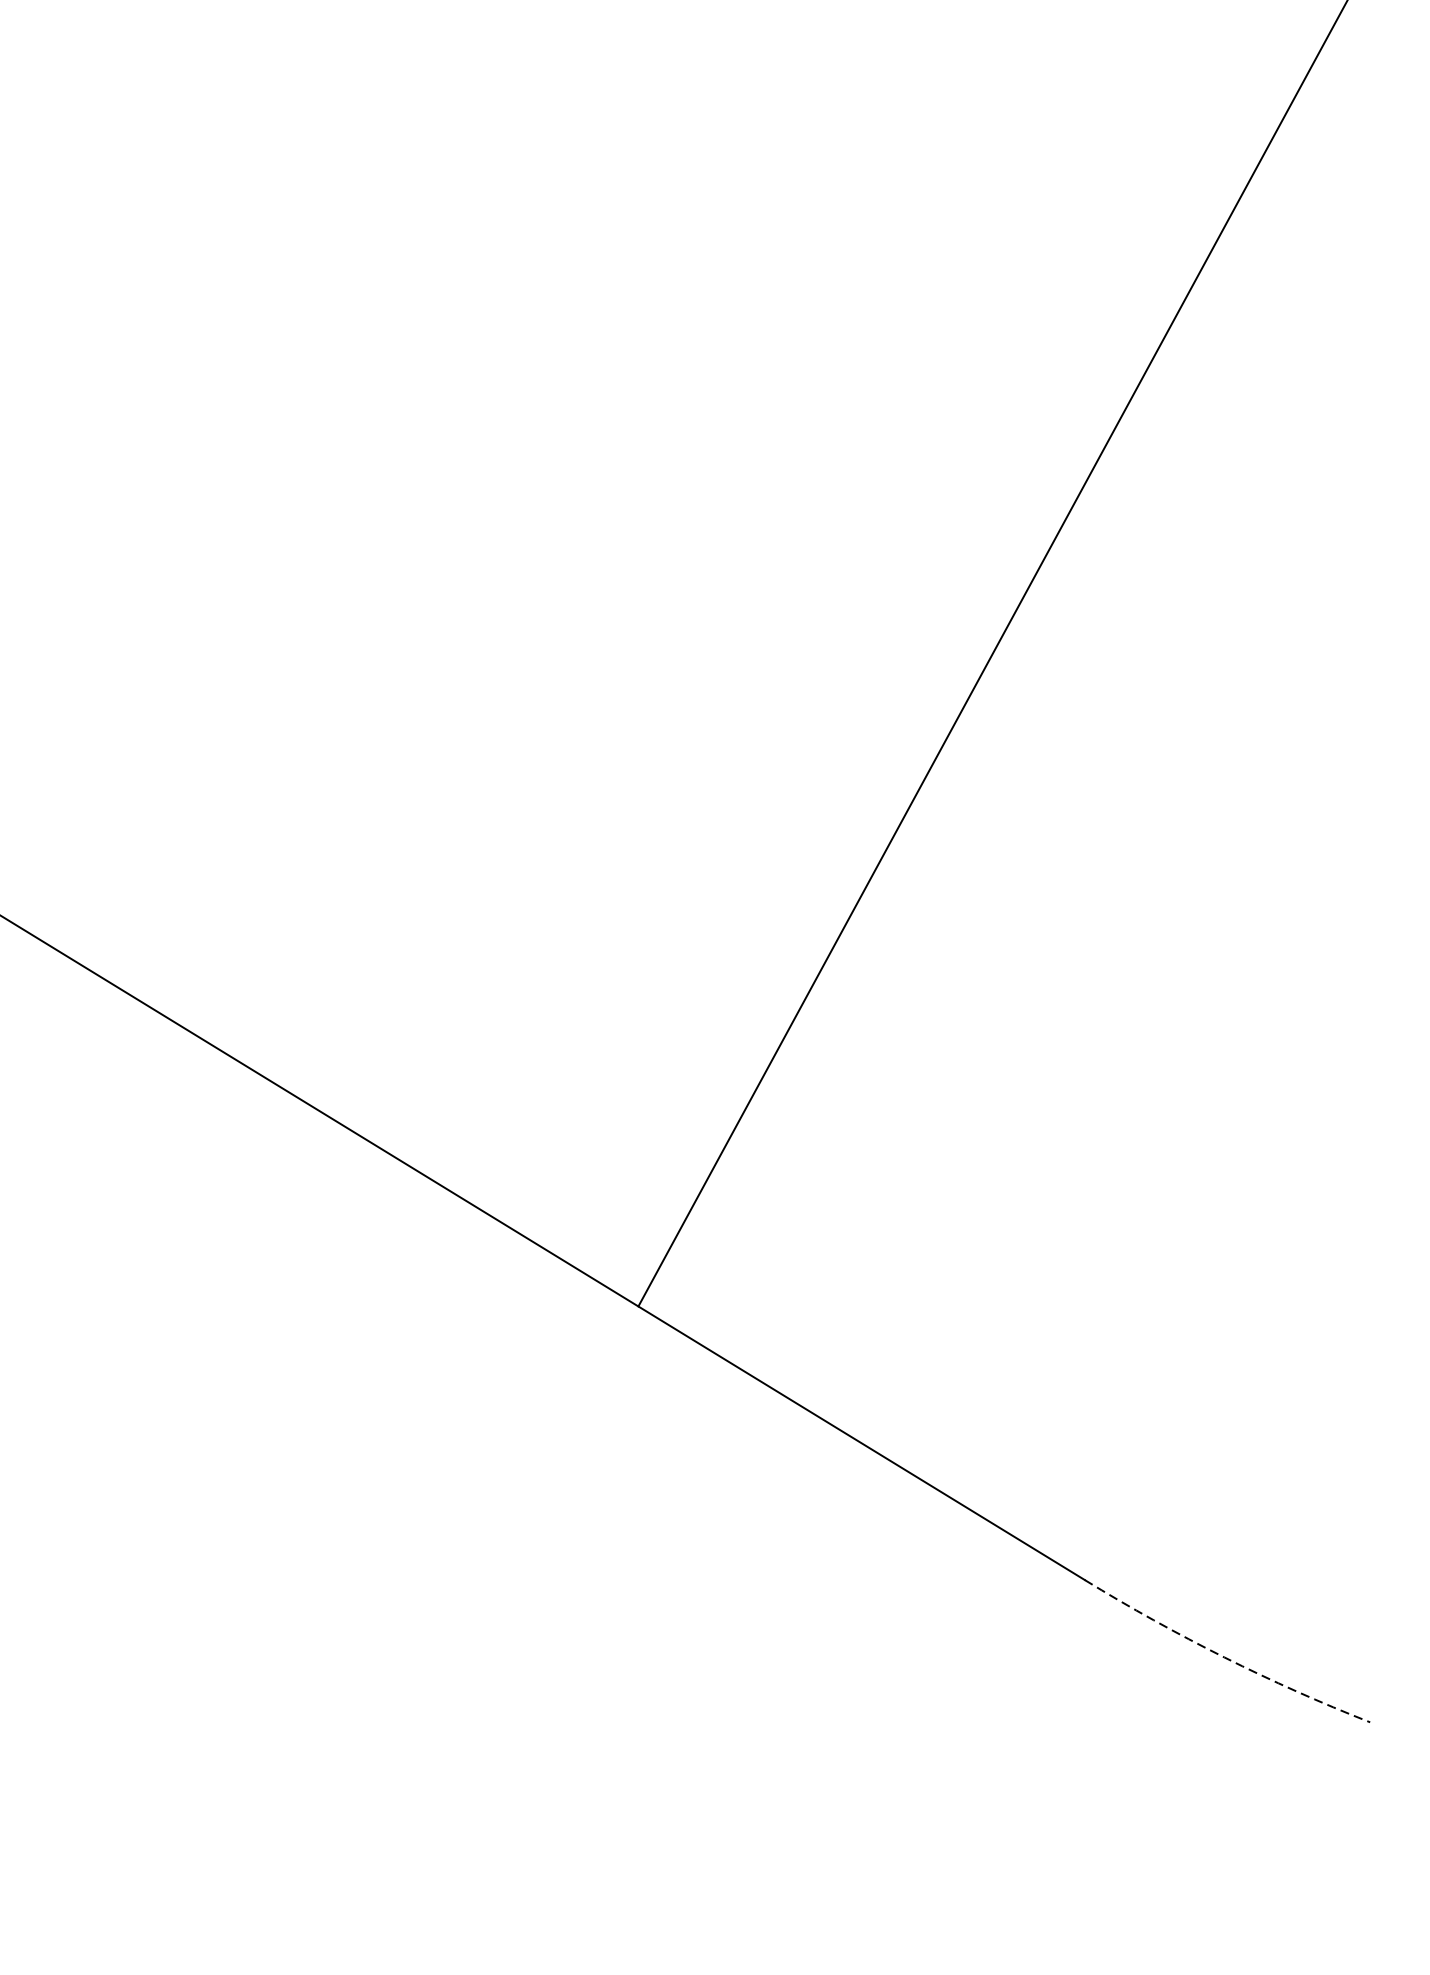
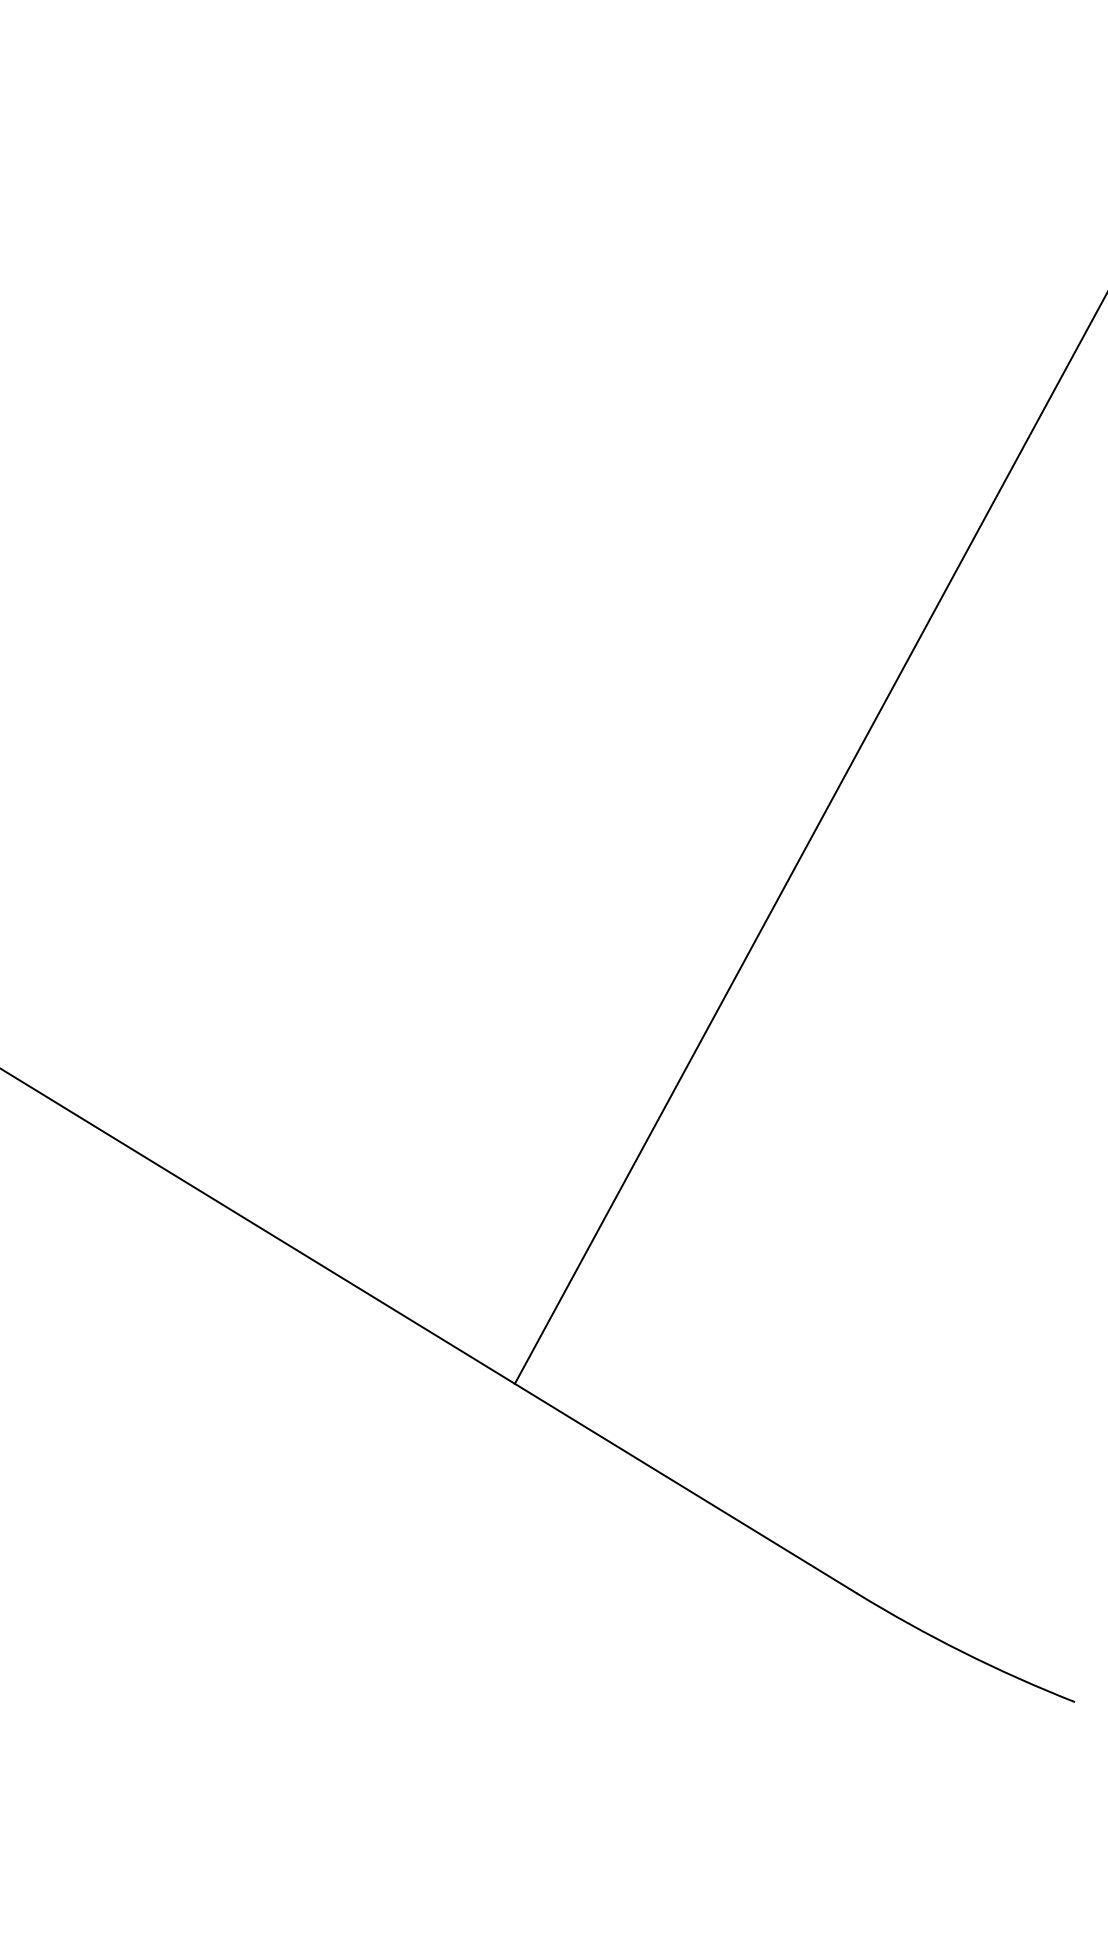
arc: (1224, 1657) -> (963, 1652), dashed -> solid

